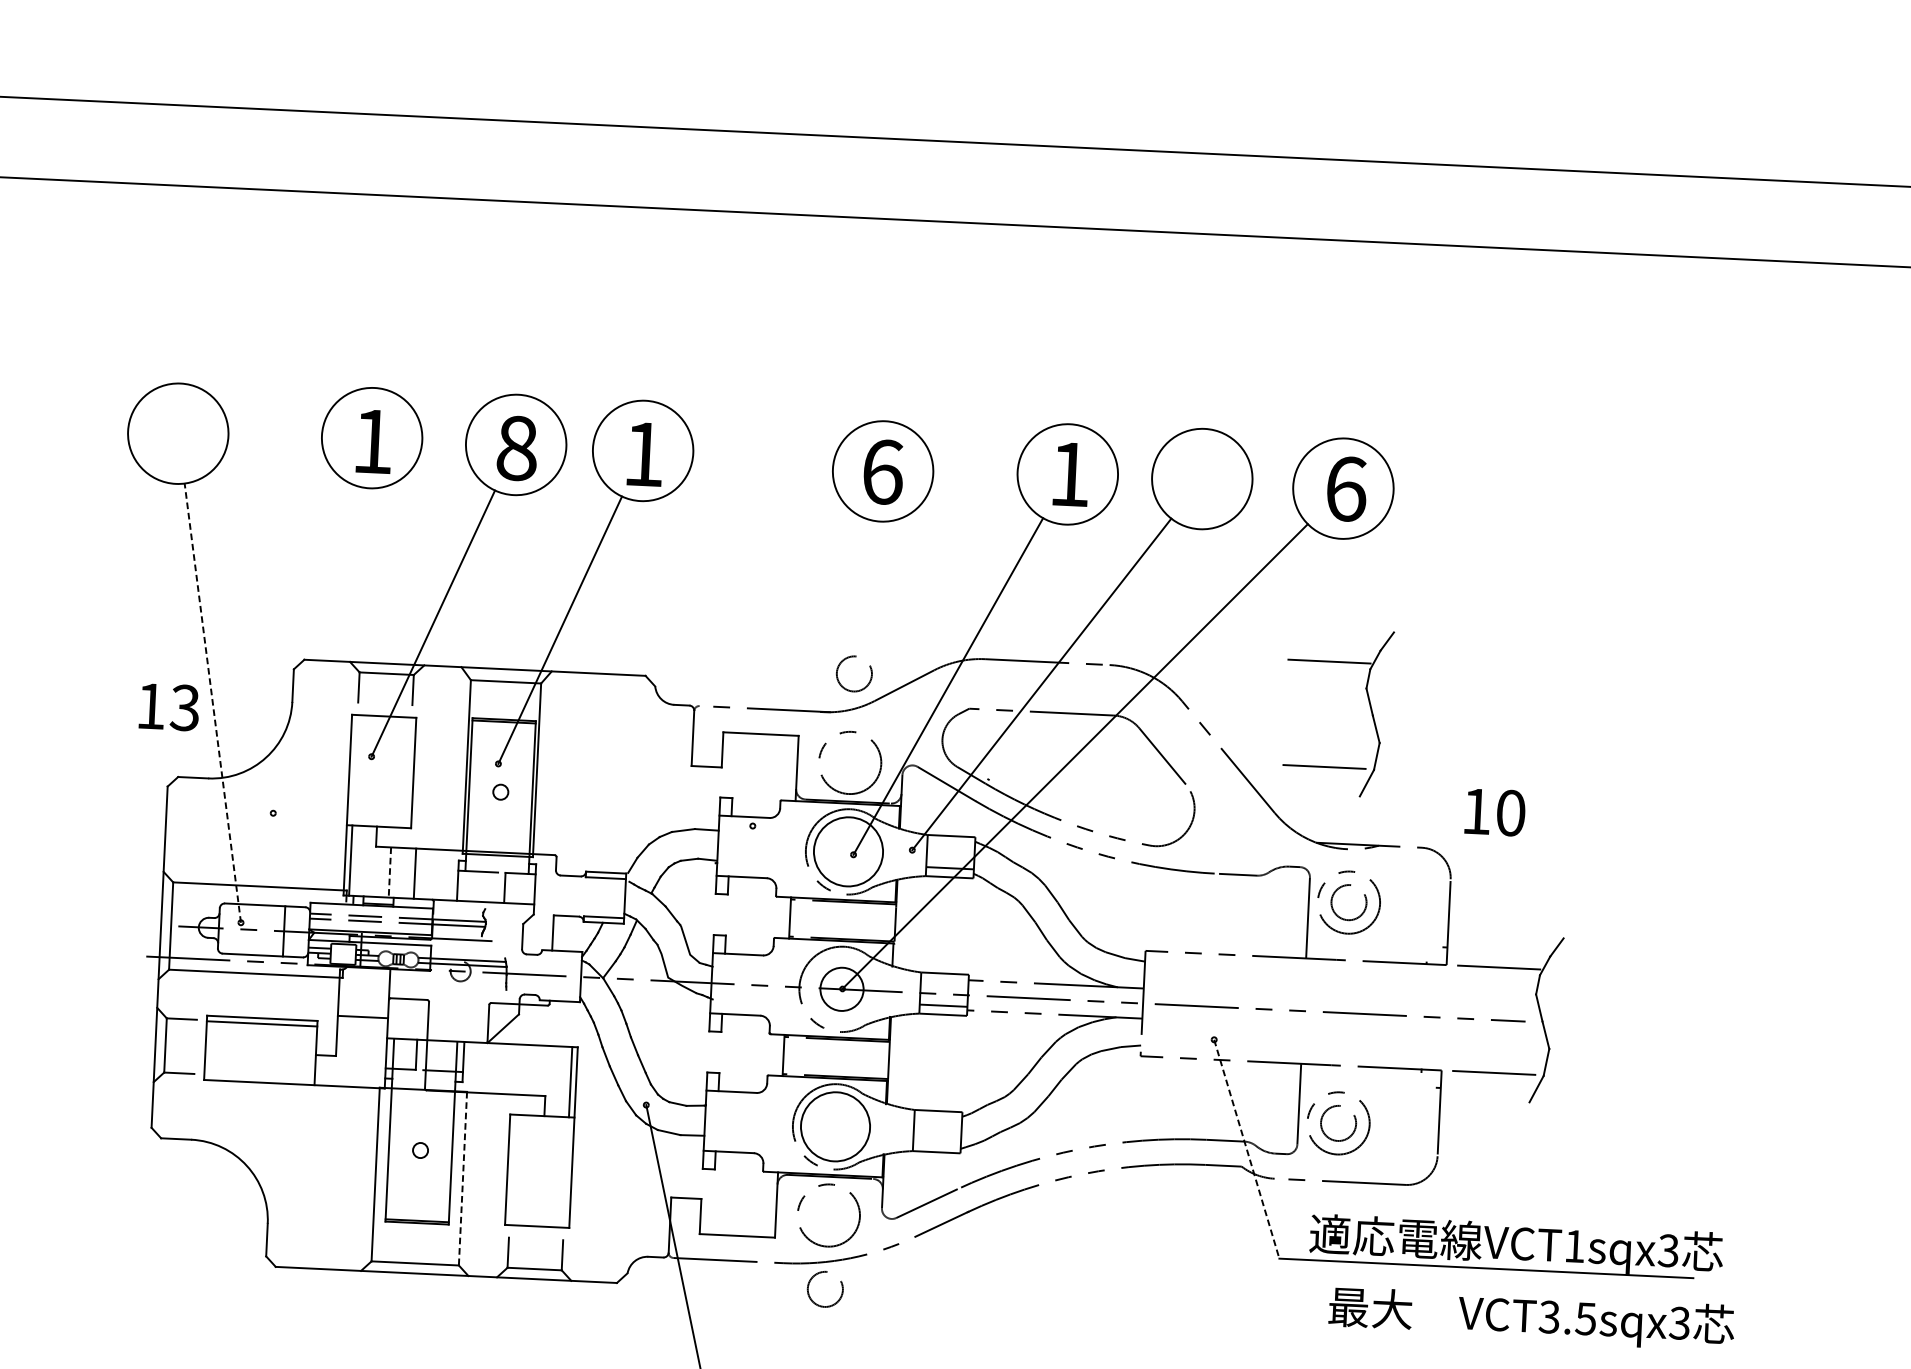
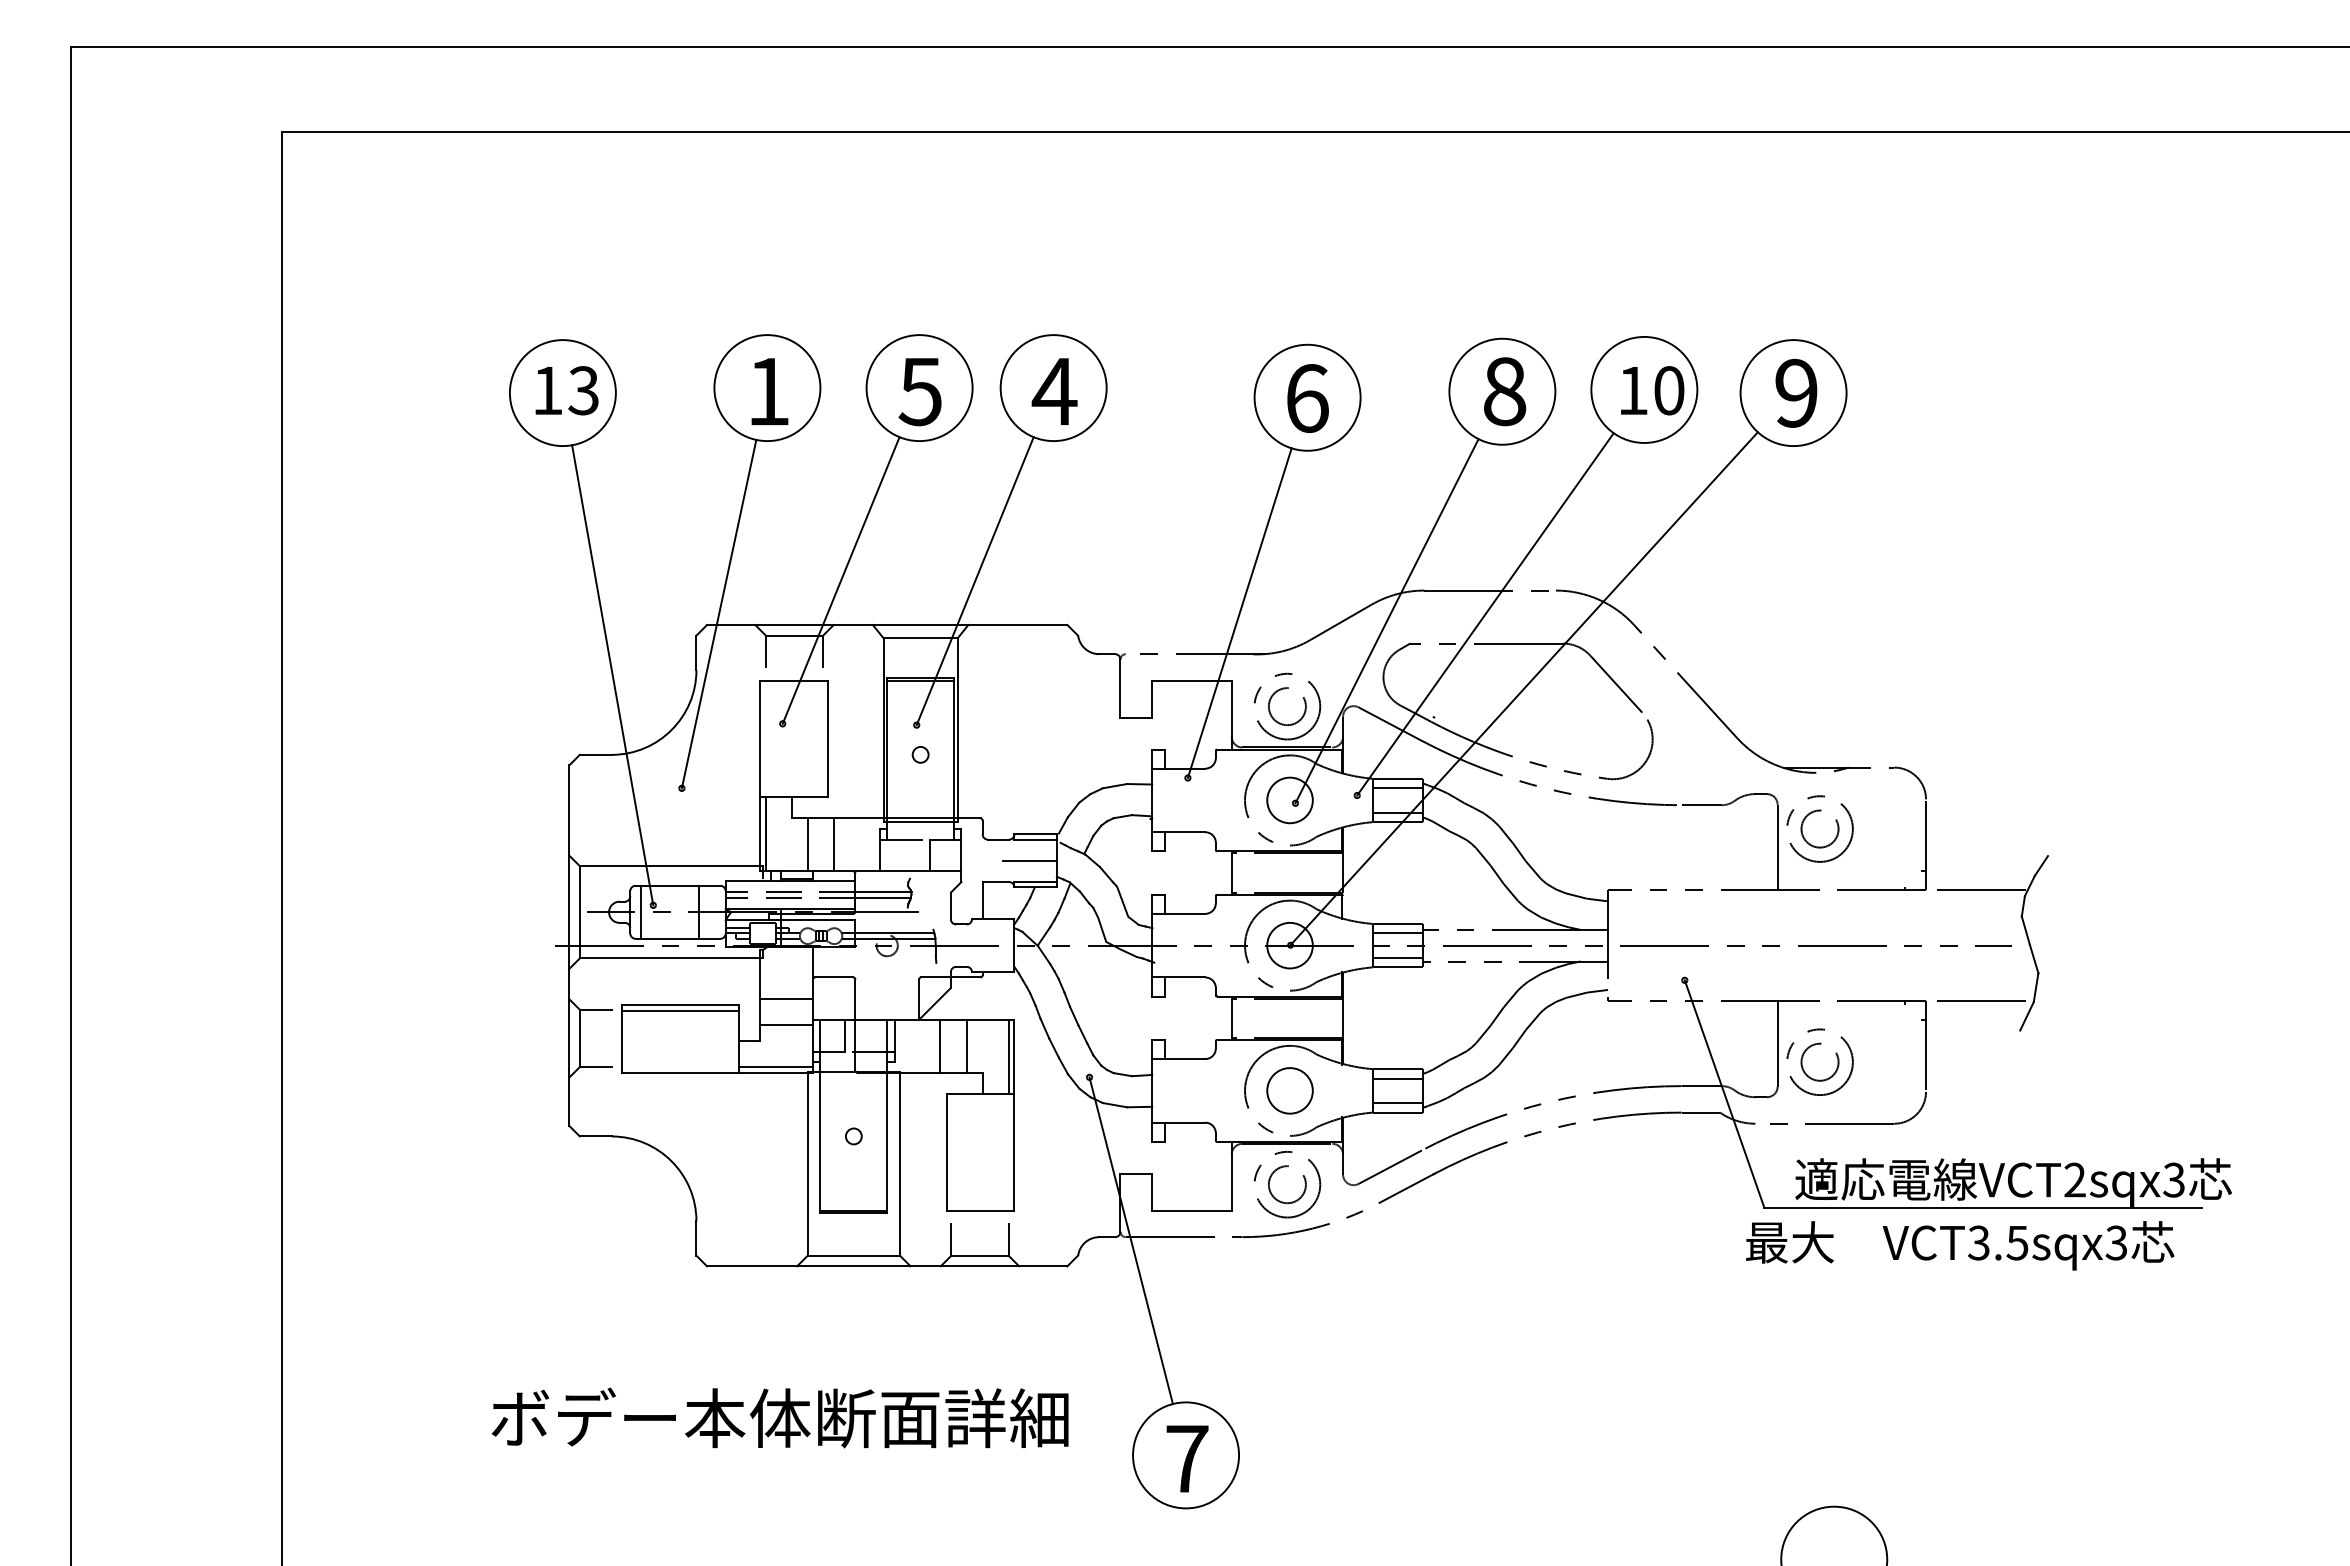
text: (516, 448) -> (920, 391), 8 -> 5
text: (643, 454) -> (1054, 391), 1 -> 4
text: (1070, 474) -> (1505, 391), 1 -> 8
text: (1346, 488) -> (1796, 392), 6 -> 9
line: (315, 649) -> (718, 613), added
line: (809, 672) -> (1239, 613), added
circle: (854, 673) -> (1287, 706), moved
line: (212, 703) -> (612, 675), dashed -> solid
part: (1369, 704) -> (1831, 619), removed
text: (168, 706) -> (566, 390), moved
text: (1495, 812) -> (1652, 390), moved
line: (950, 845) -> (1397, 788), added
circle: (847, 851) -> (1289, 800), size x0.62
line: (389, 872) -> (807, 845), dashed -> solid
line: (599, 897) -> (1029, 860), added
line: (228, 928) -> (640, 911), added
line: (944, 982) -> (1397, 933), added
line: (361, 1042) -> (786, 1025), added
line: (506, 1068) -> (940, 1045), added
line: (531, 1069) -> (966, 1045), added
line: (349, 1081) -> (775, 1067), added
line: (937, 1119) -> (1397, 1078), added
circle: (835, 1126) -> (1289, 1090), size x0.62
line: (936, 1143) -> (1397, 1103), added
line: (1246, 1149) -> (1724, 1094), dashed -> solid
line: (462, 1179) -> (899, 1164), dashed -> solid
text: (1574, 1245) -> (2074, 1179), VCT1sqx3 -> VCT2sqx3
circle: (825, 1289) -> (1287, 1184), moved
text: (1531, 1318) -> (1960, 1245), moved

